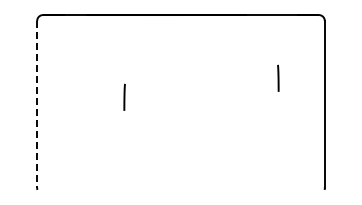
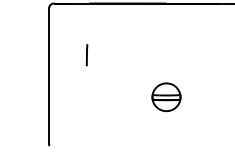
line: (124, 96) -> (86, 54), moved
line: (37, 104) -> (49, 76), dashed -> solid
part: (180, 129) -> (166, 96), added

